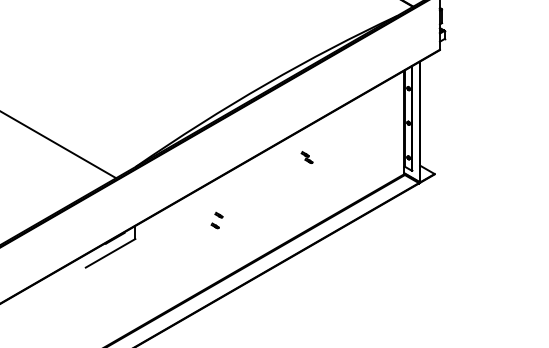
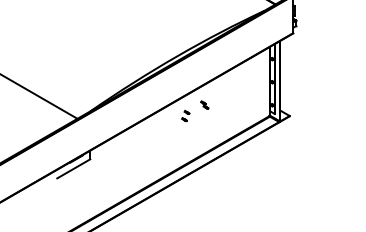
part: (216, 221) -> (185, 116), moved

